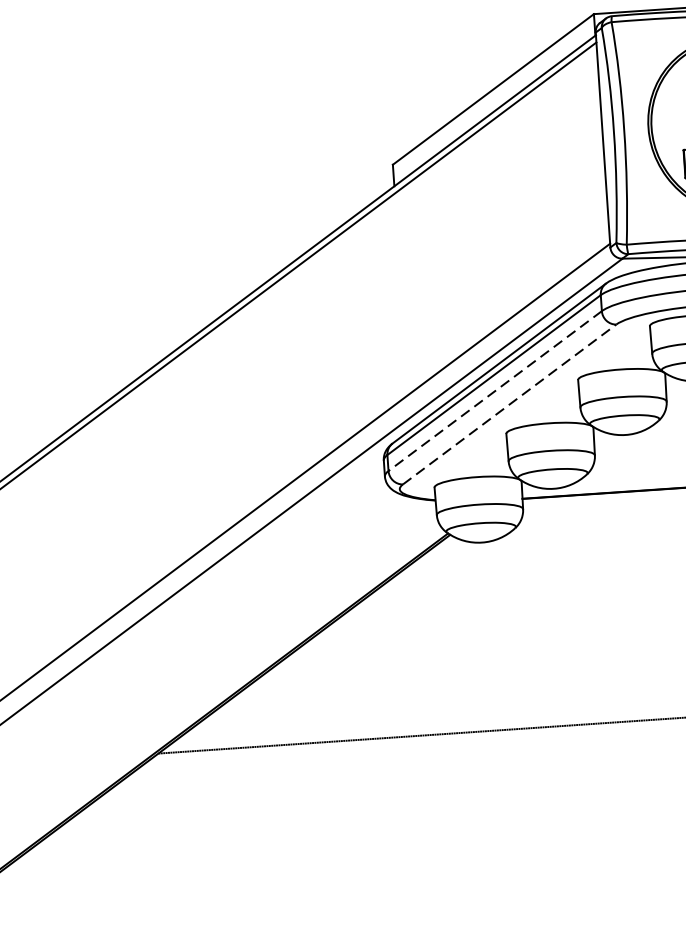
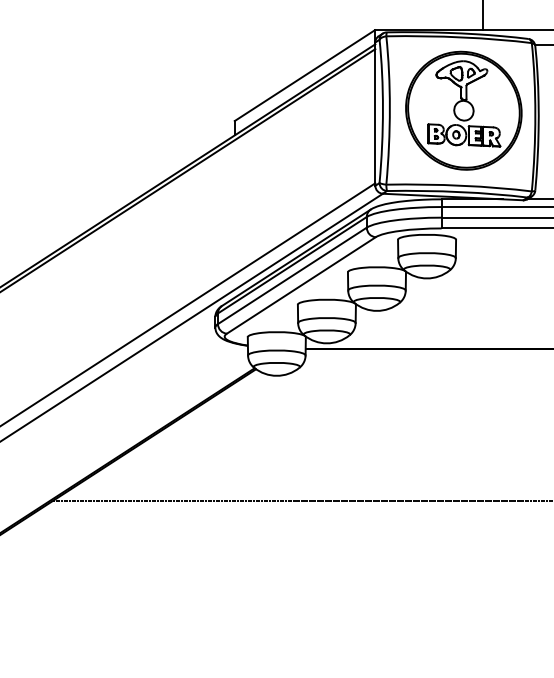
line: (495, 390) -> (292, 275), dashed -> solid
line: (509, 404) -> (301, 285), dashed -> solid

